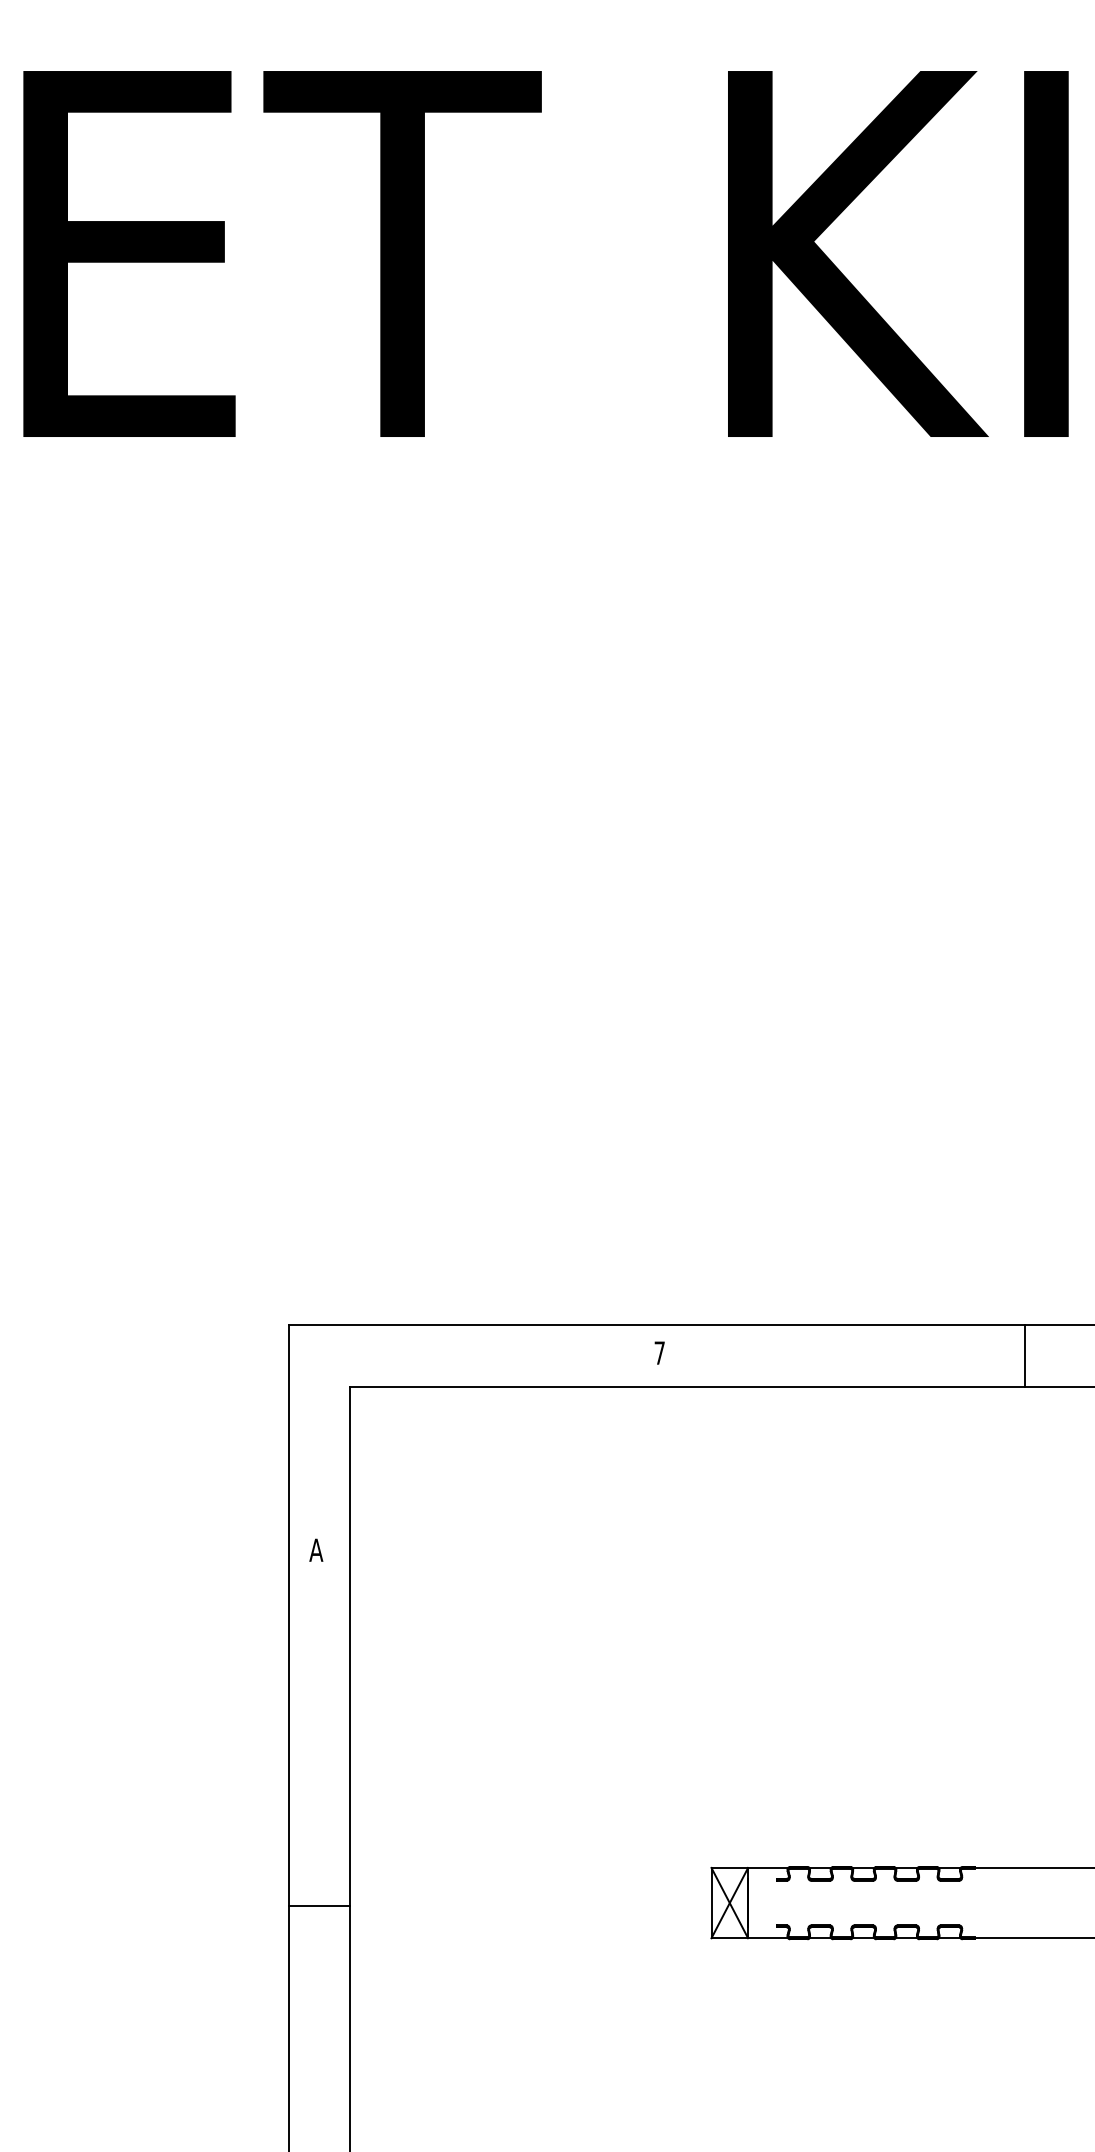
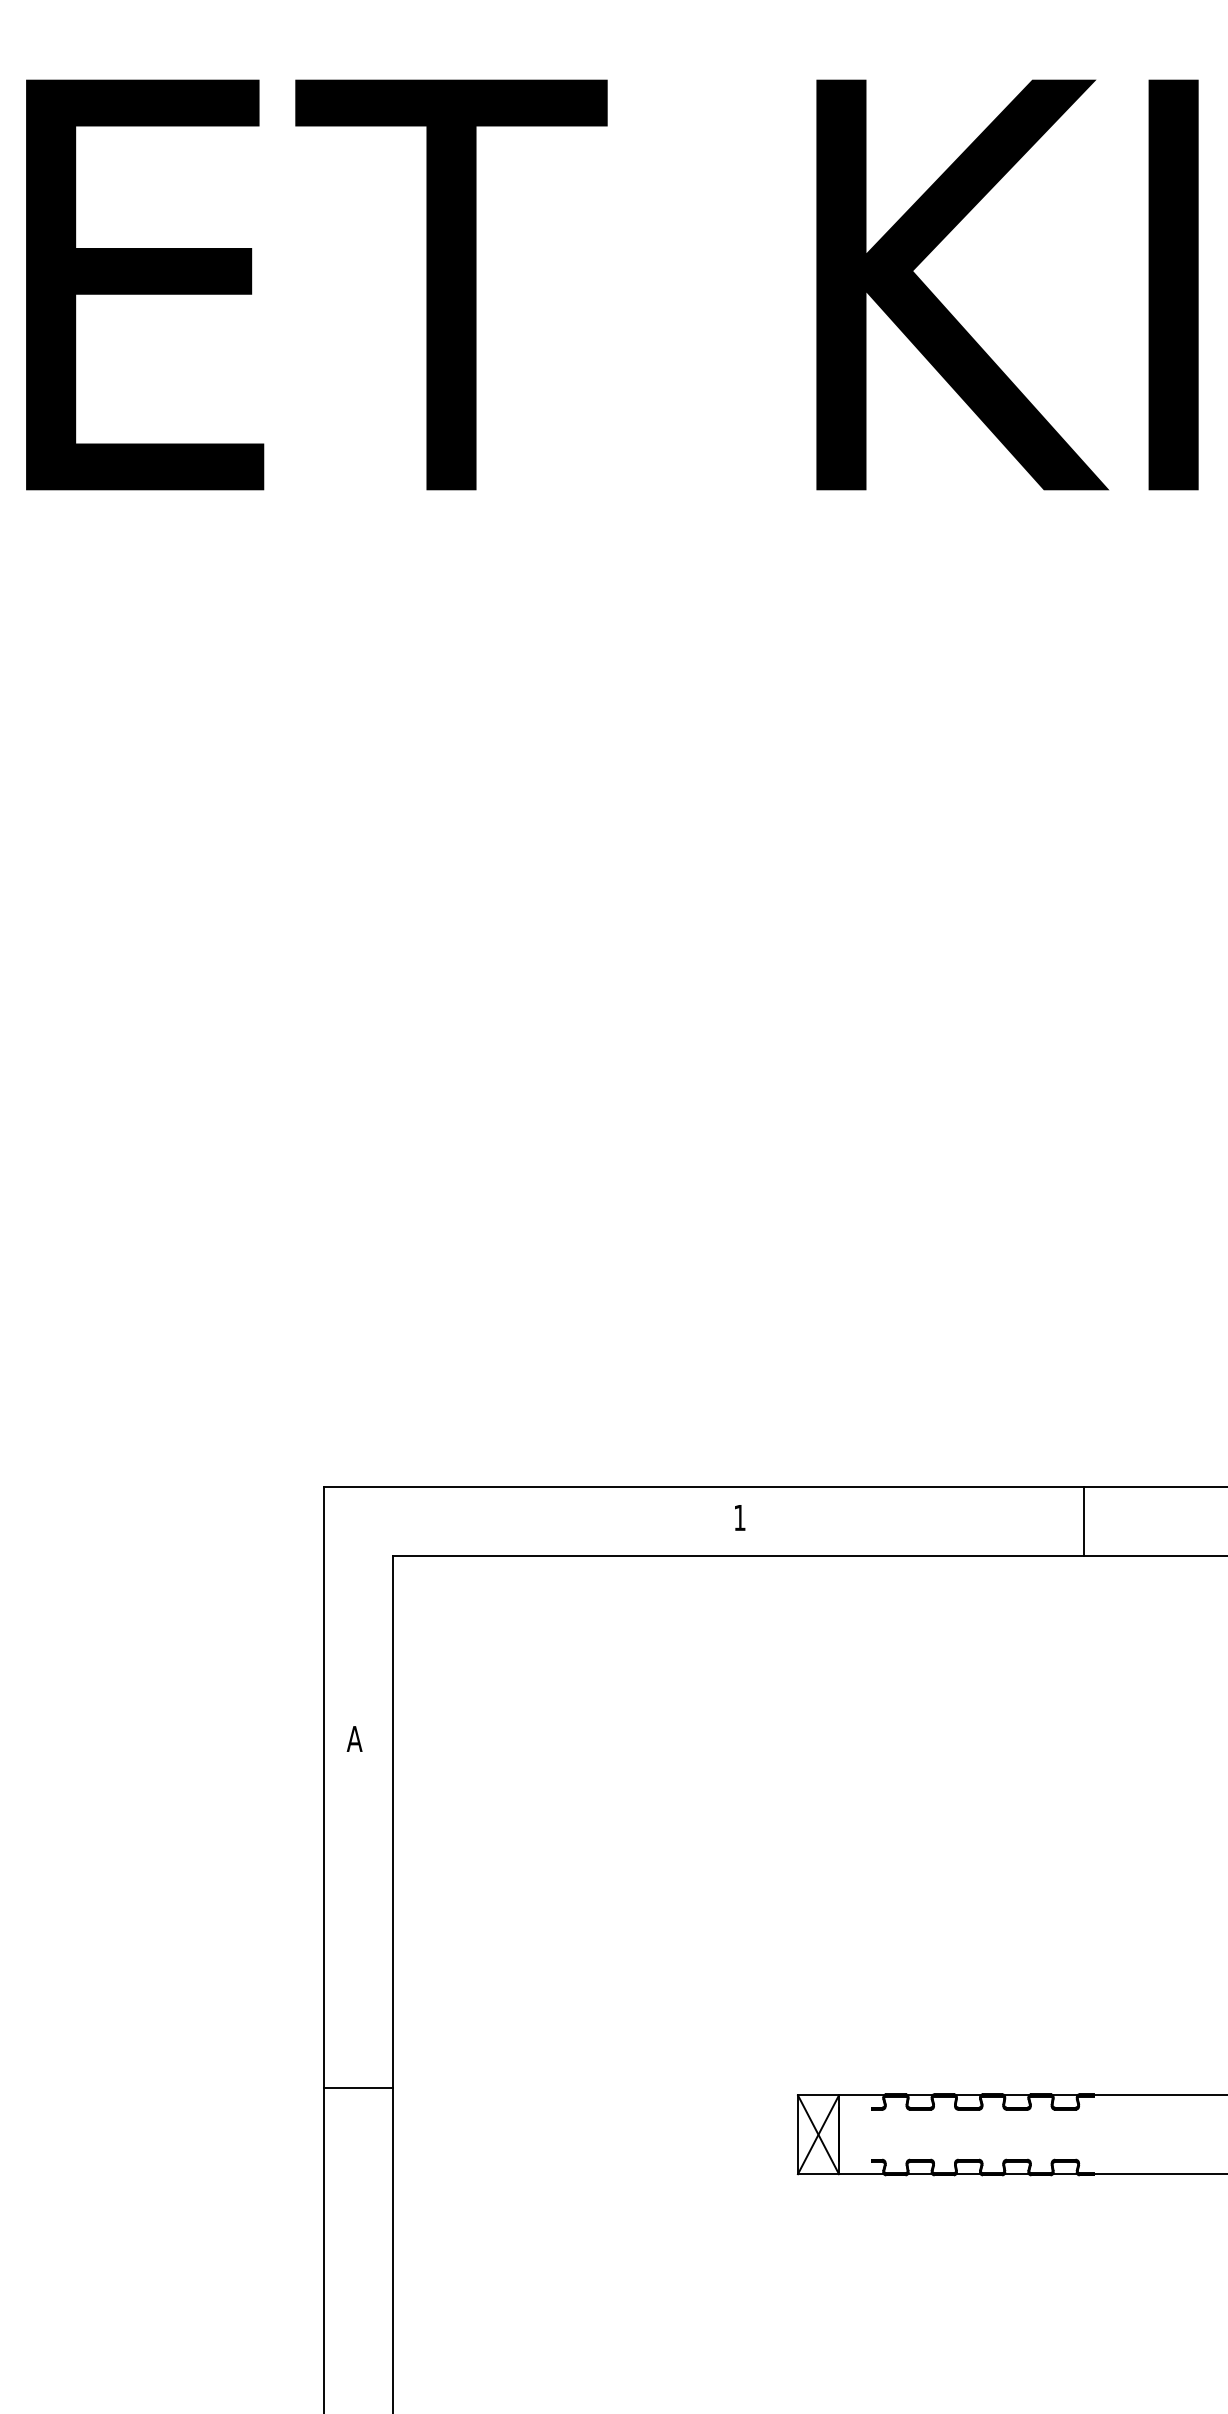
text: (659, 1352) -> (739, 1517), 7 -> 1
line: (1024, 1355) -> (1083, 1520), moved
line: (318, 1905) -> (357, 2087), moved

